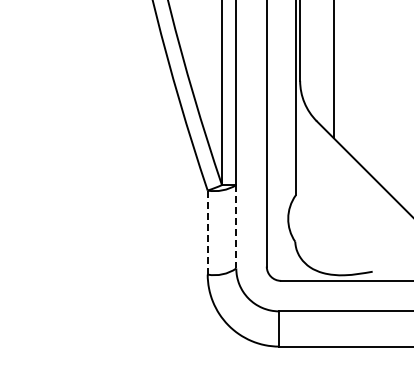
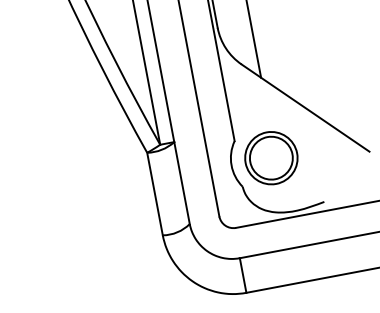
part: (328, 218) -> (271, 157), added
line: (236, 226) -> (182, 182), dashed -> solid
line: (207, 232) -> (154, 194), dashed -> solid

